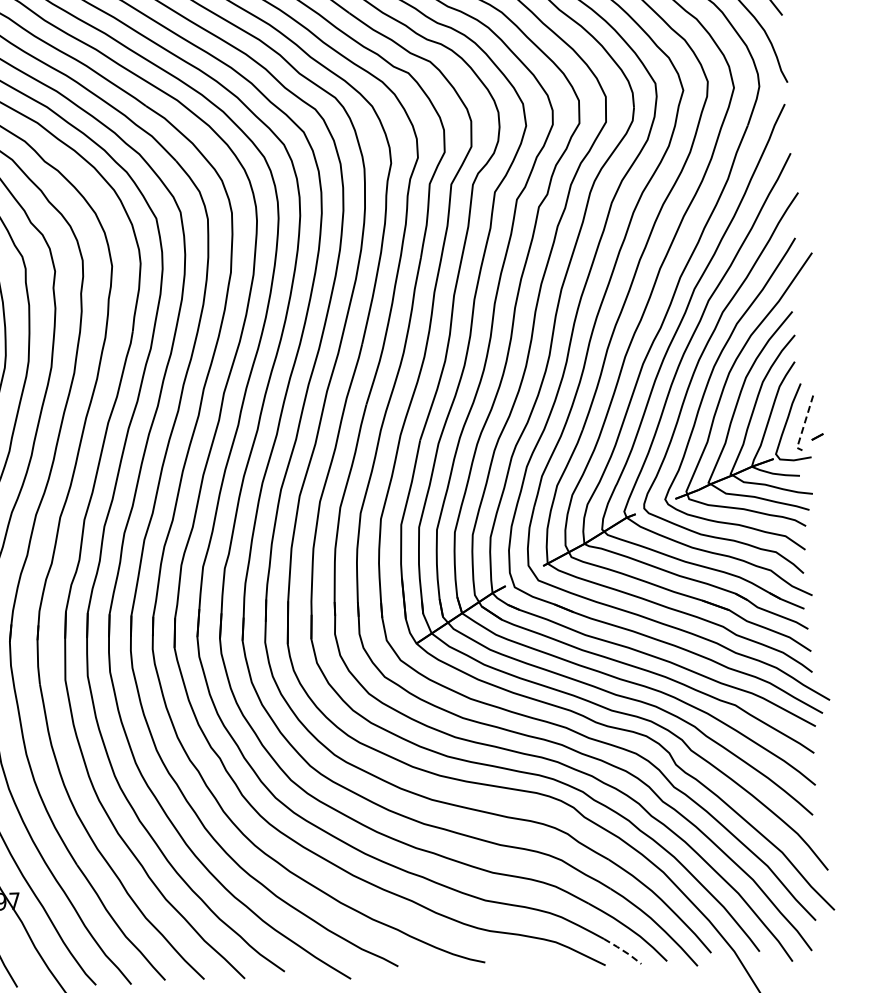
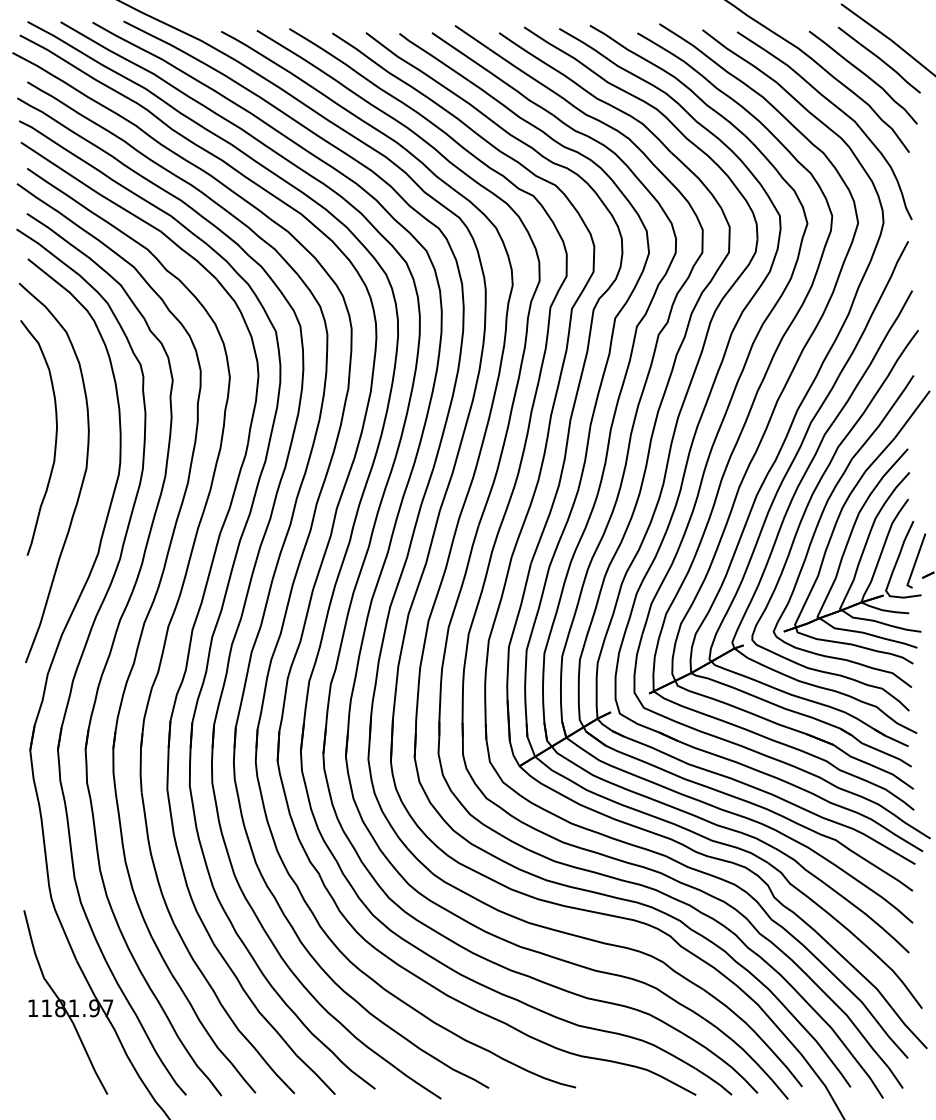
line: (804, 424) -> (915, 562), dashed -> solid
line: (623, 950) -> (714, 1080), dashed -> solid

